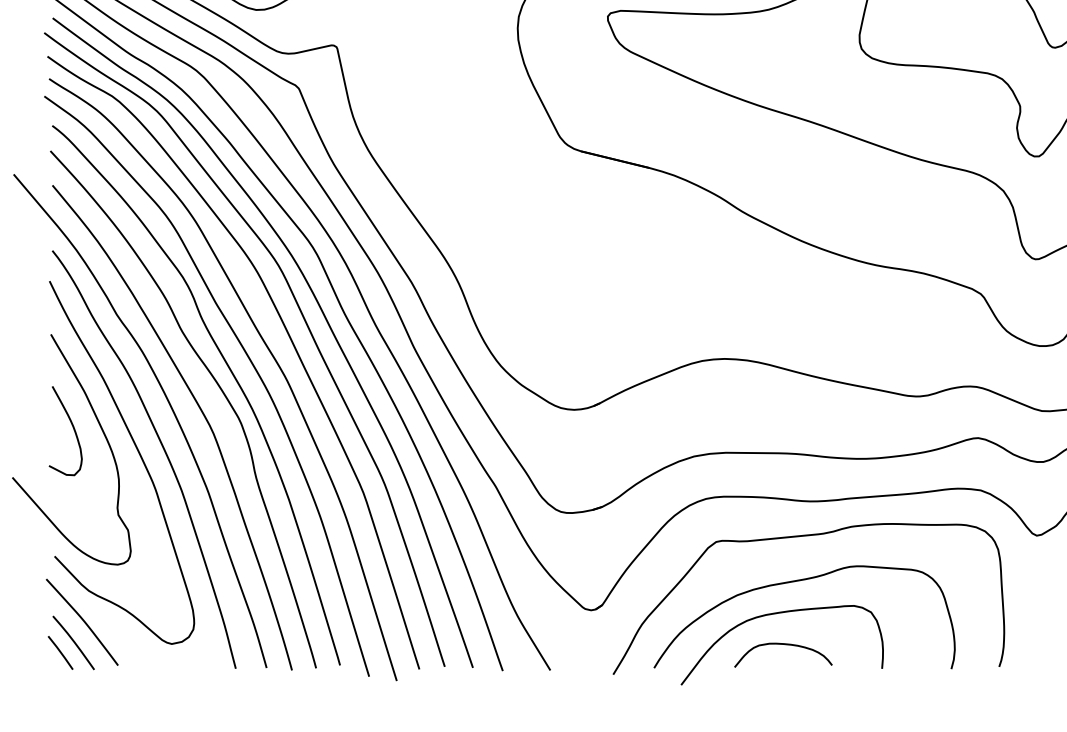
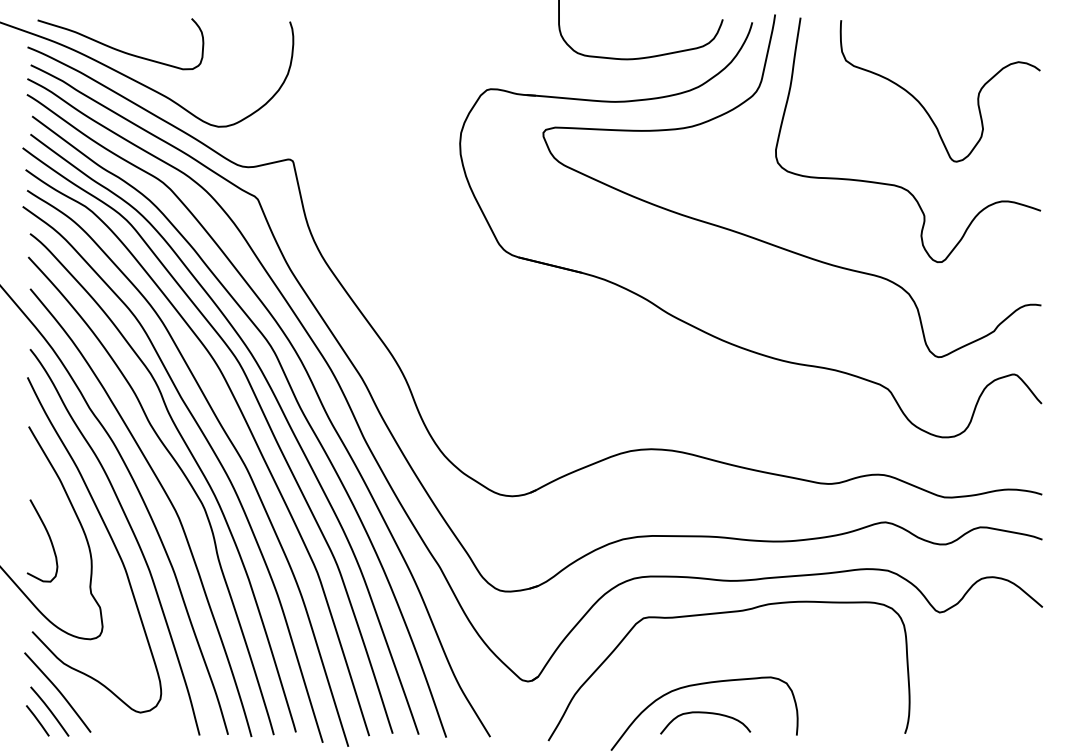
curve: (72, 427) -> (48, 537), moved
curve: (797, 582) -> (718, 655), removed

